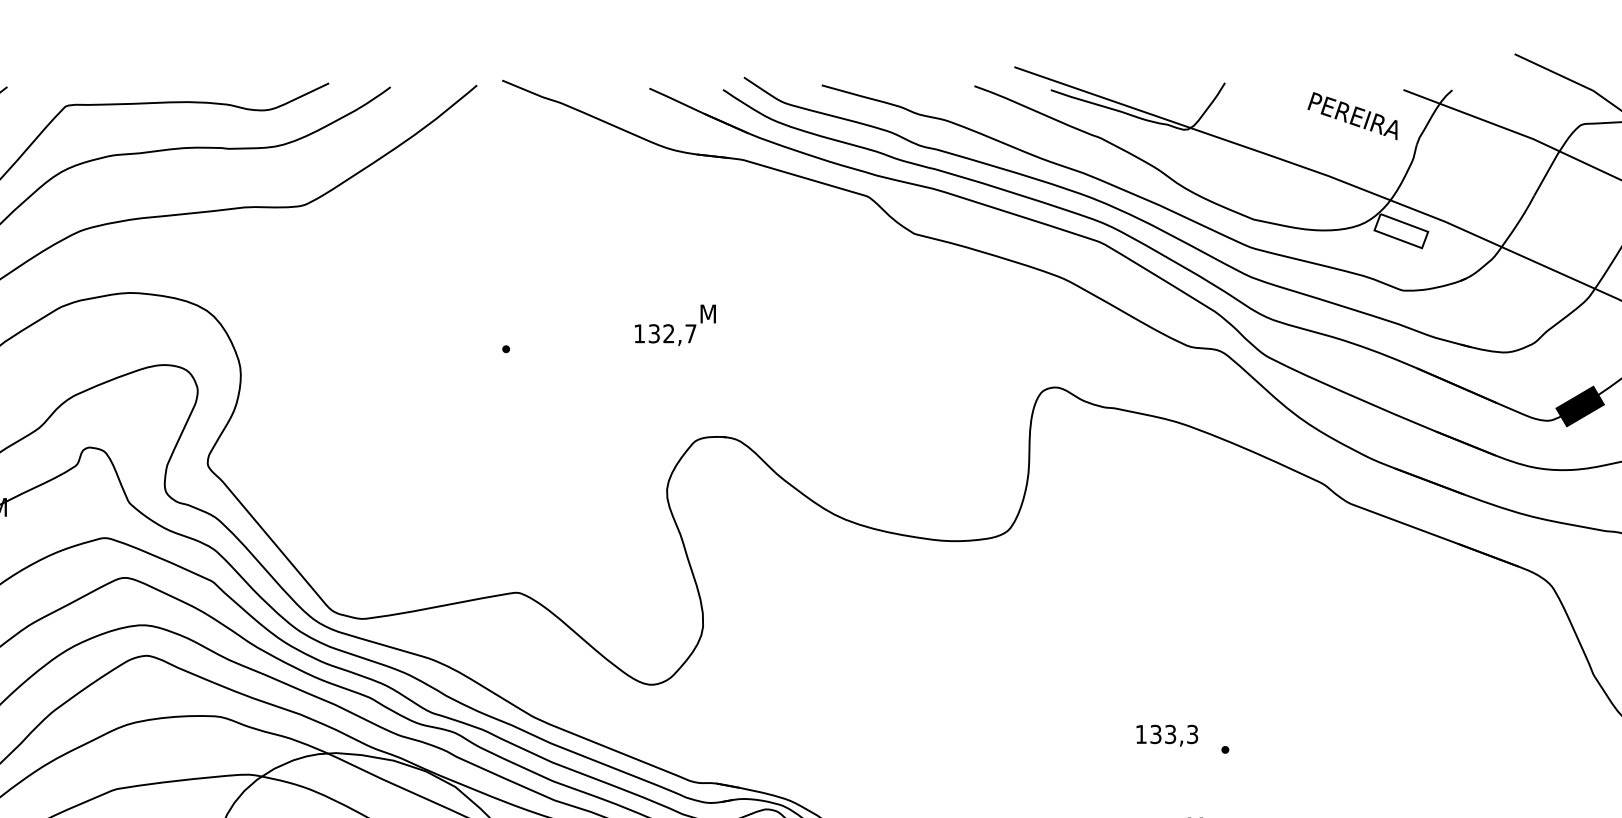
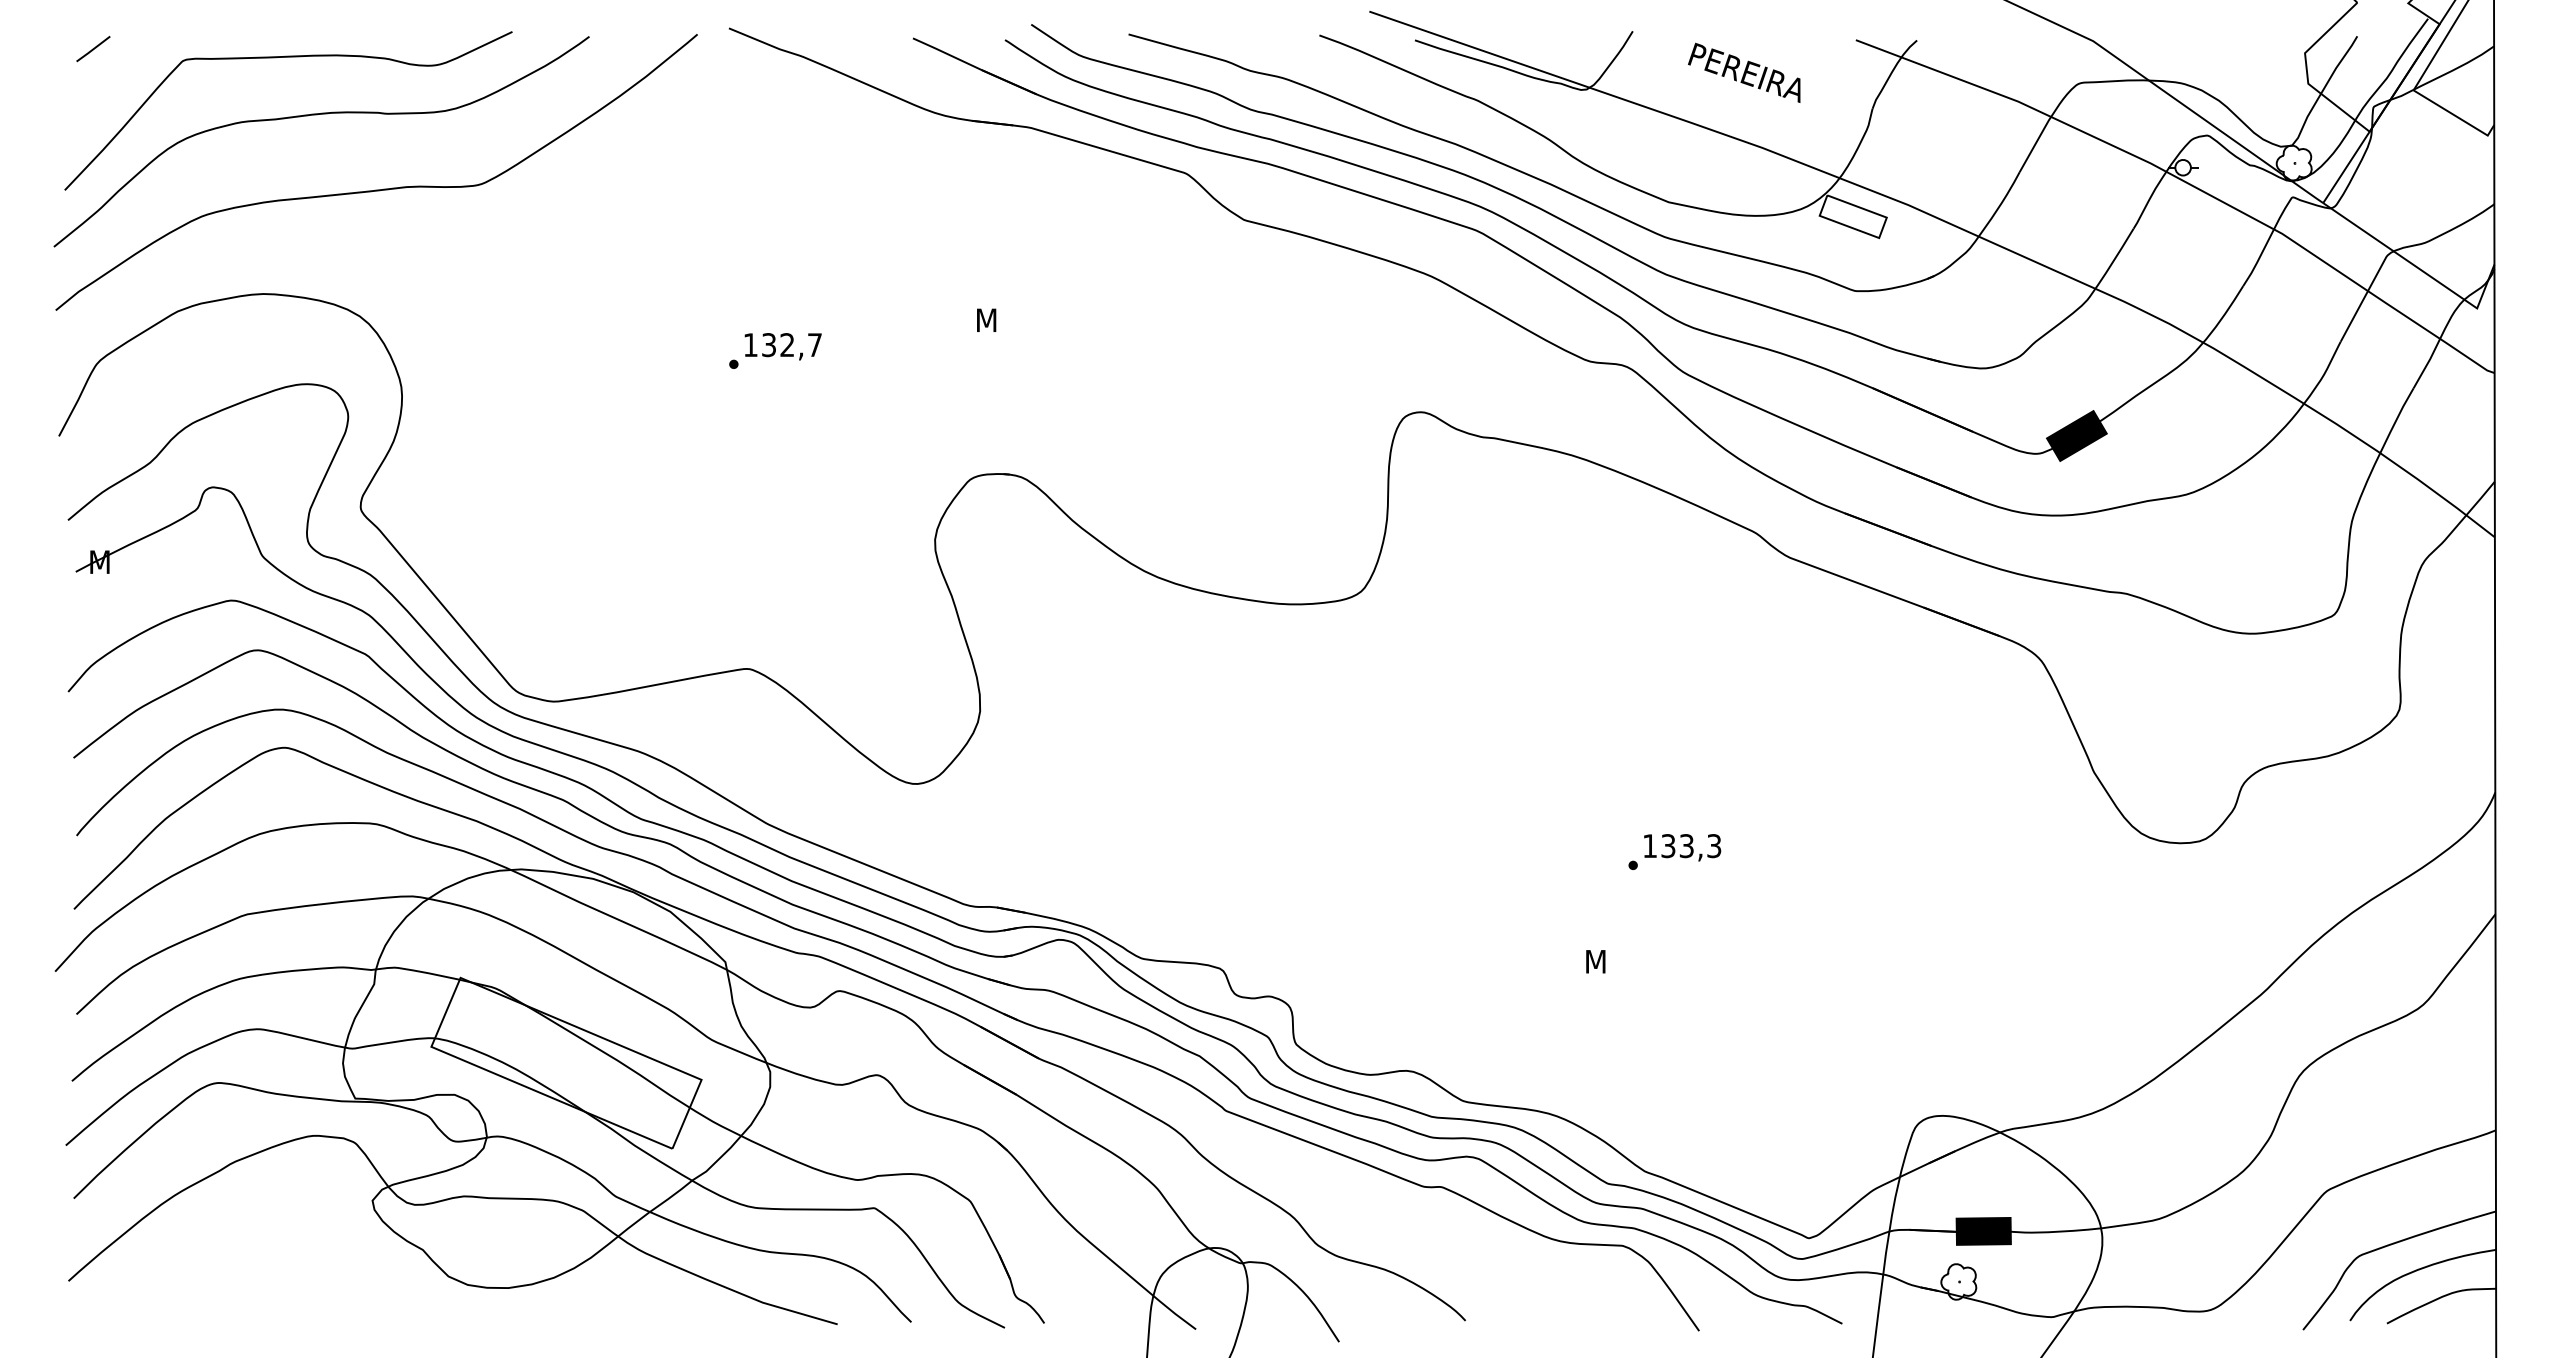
text: (1352, 115) -> (1744, 72), moved
text: (665, 334) -> (782, 346), moved
text: (1167, 735) -> (1682, 847), moved

